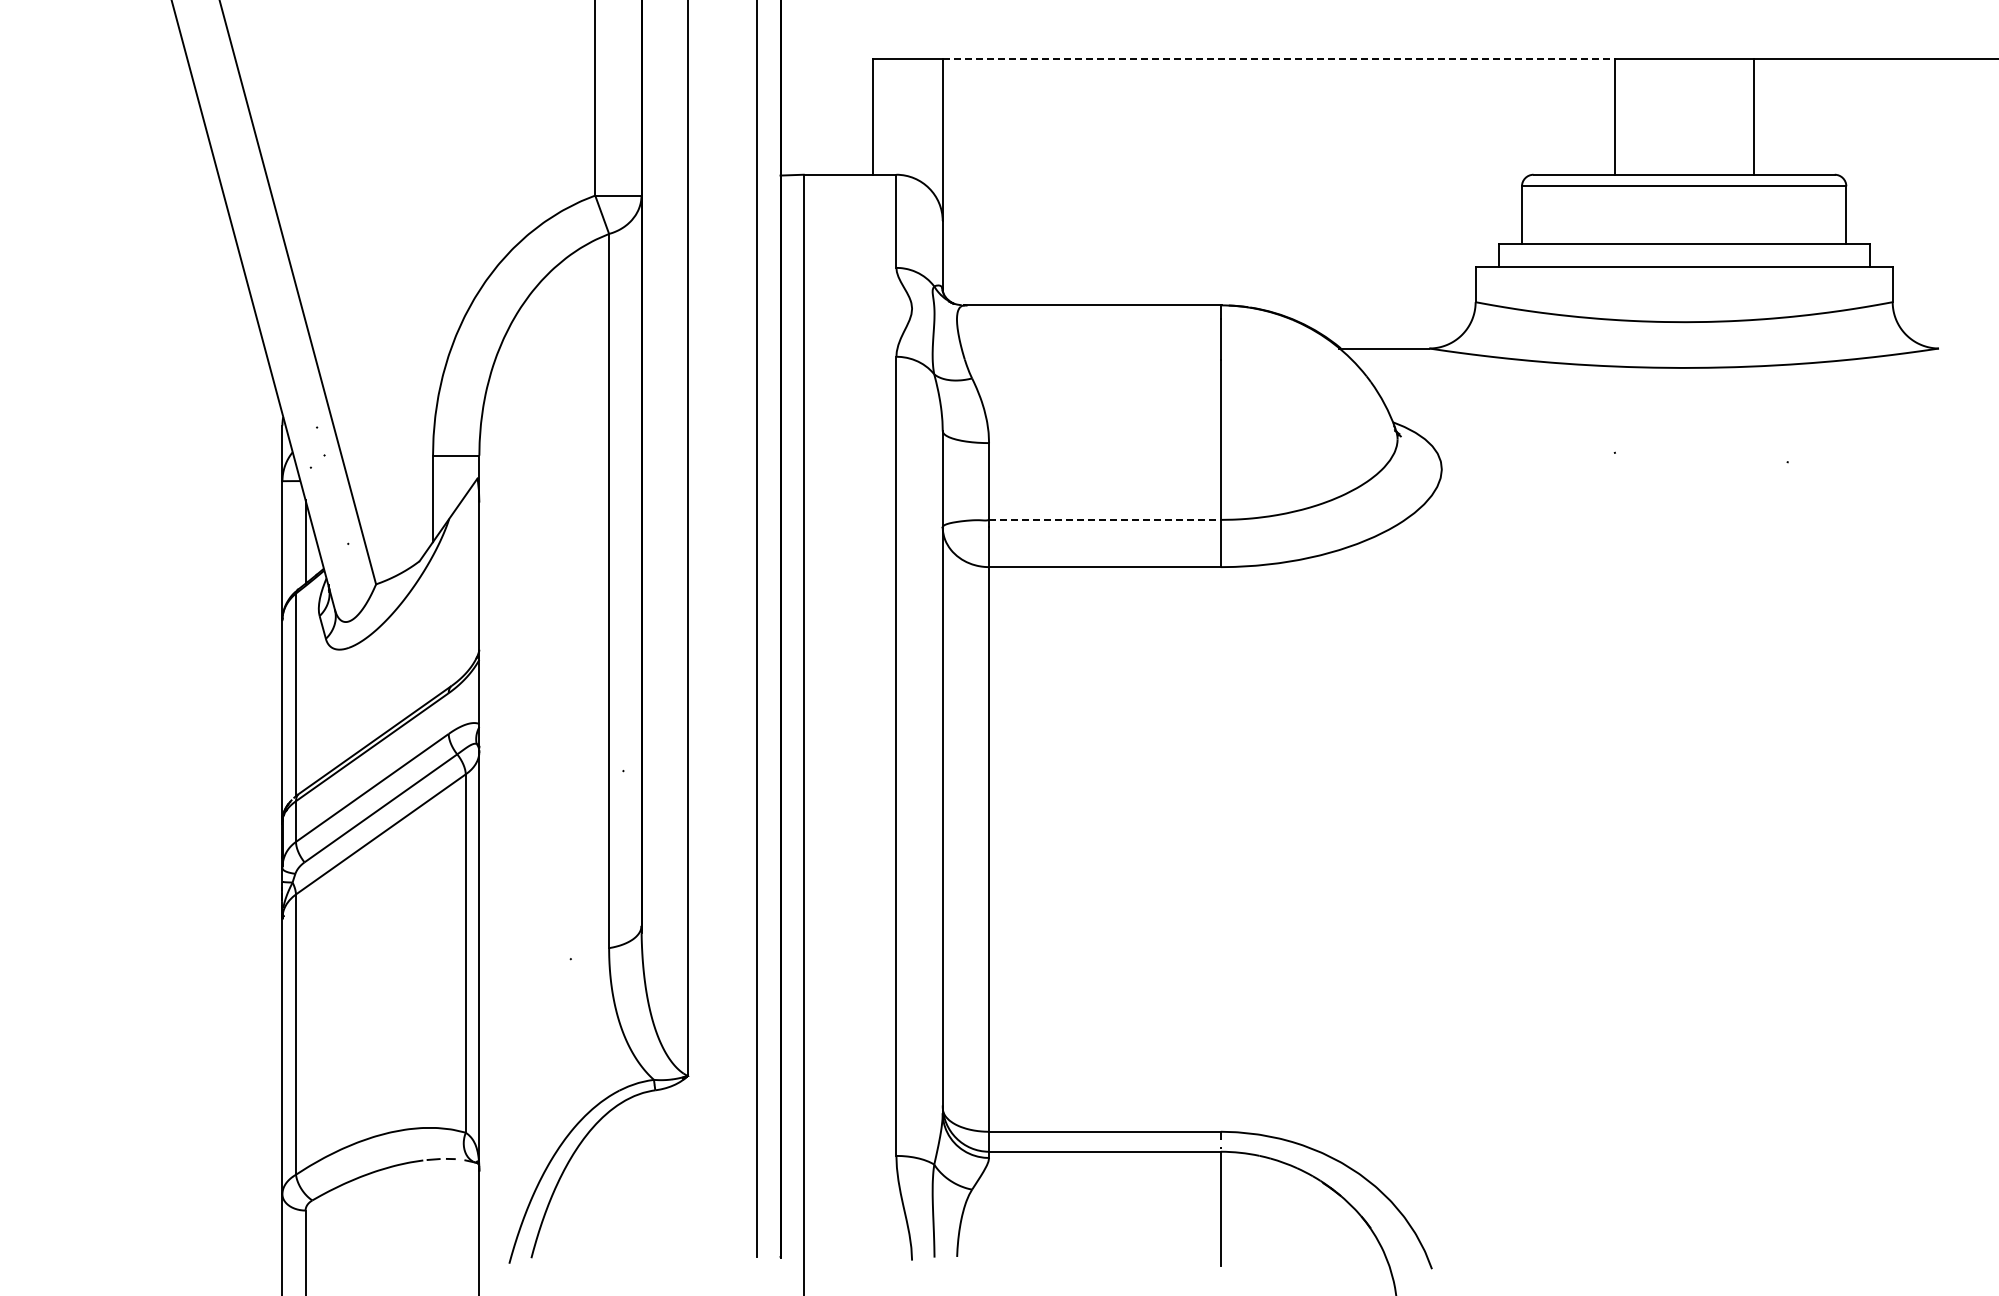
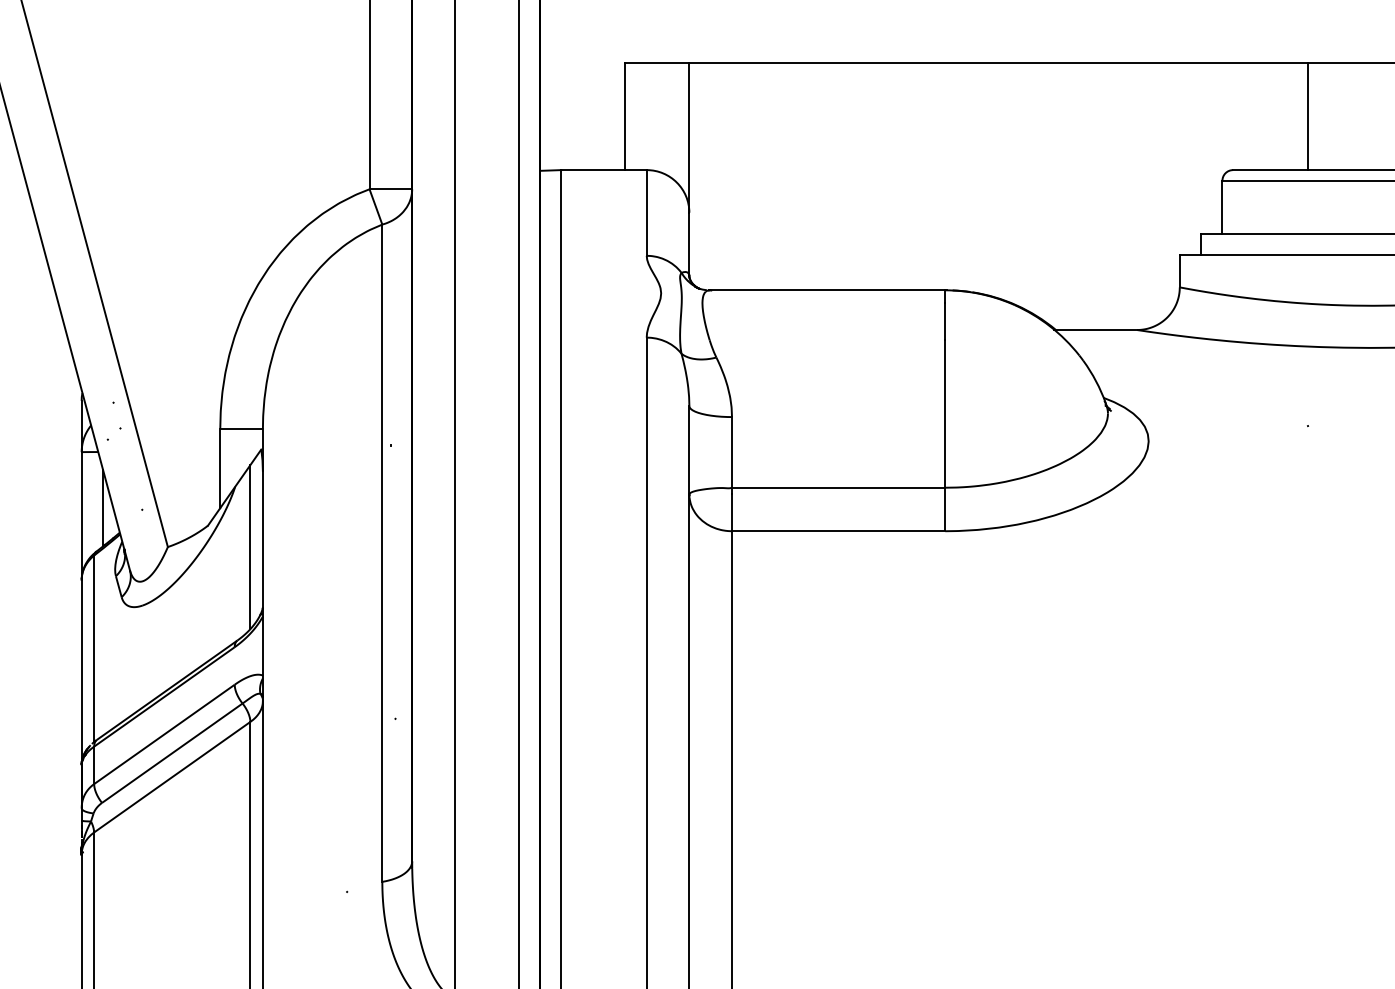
line: (1278, 58) -> (998, 63), dashed -> solid
line: (1104, 519) -> (838, 487), dashed -> solid
line: (465, 584) -> (250, 547), added

